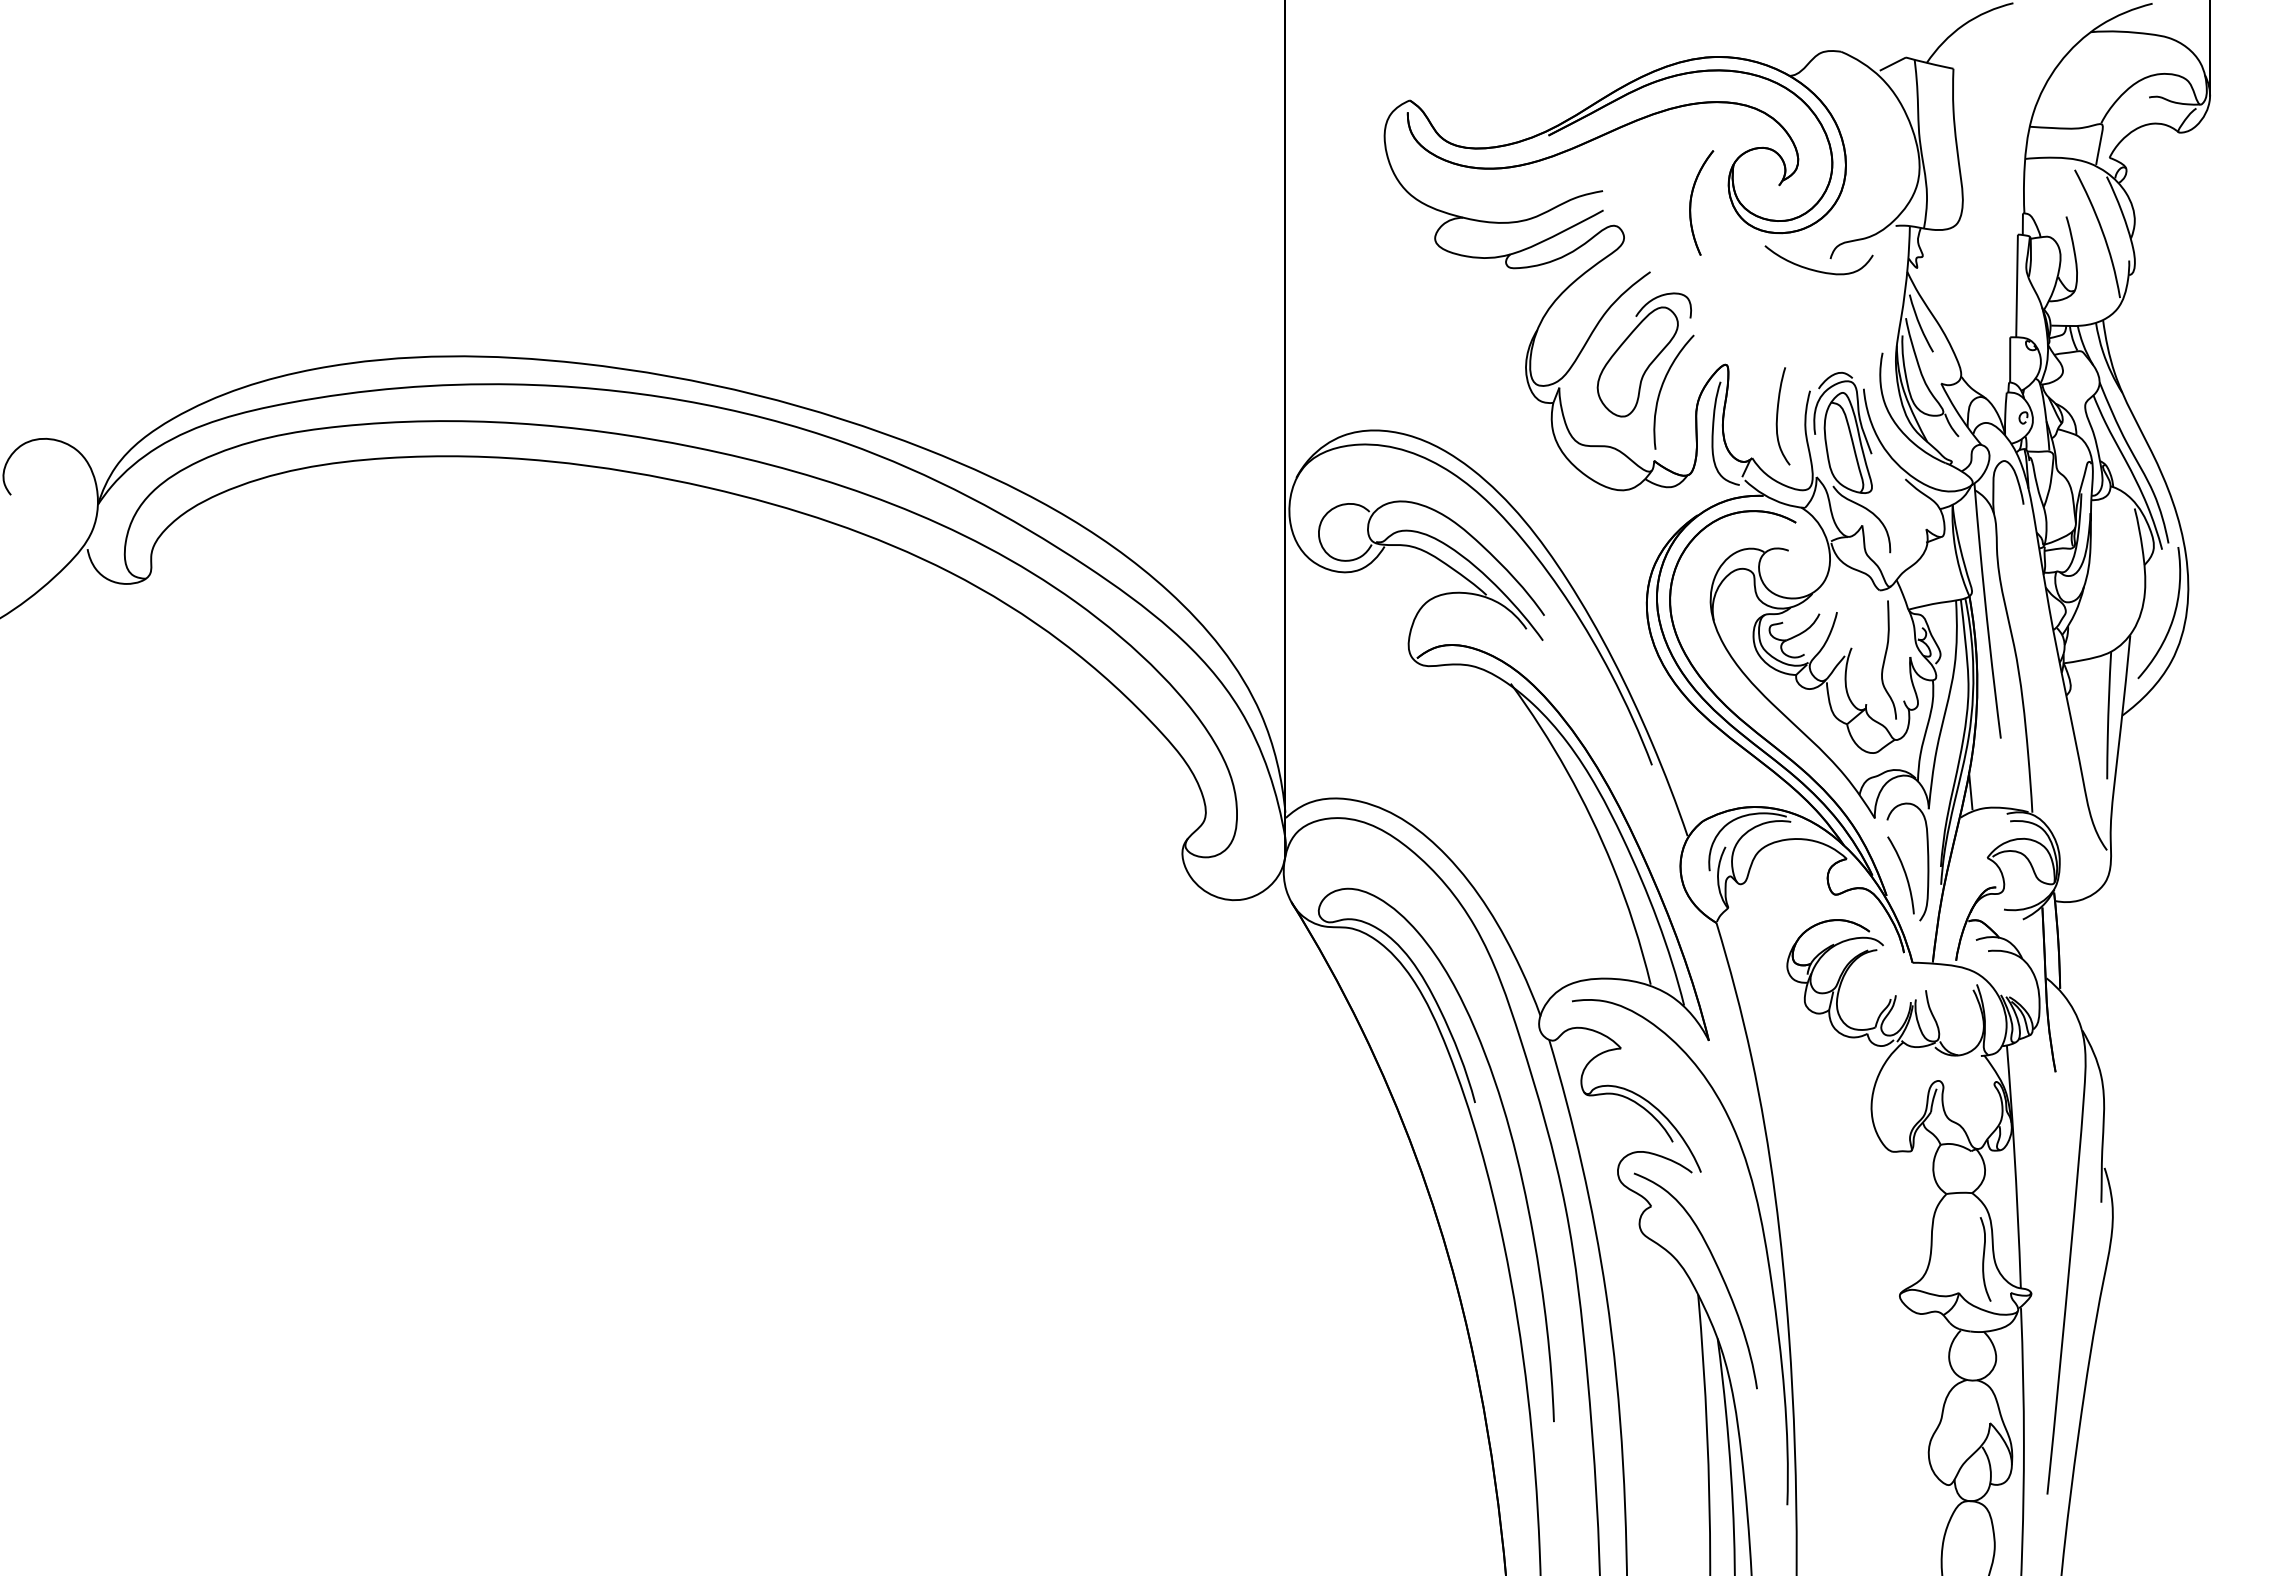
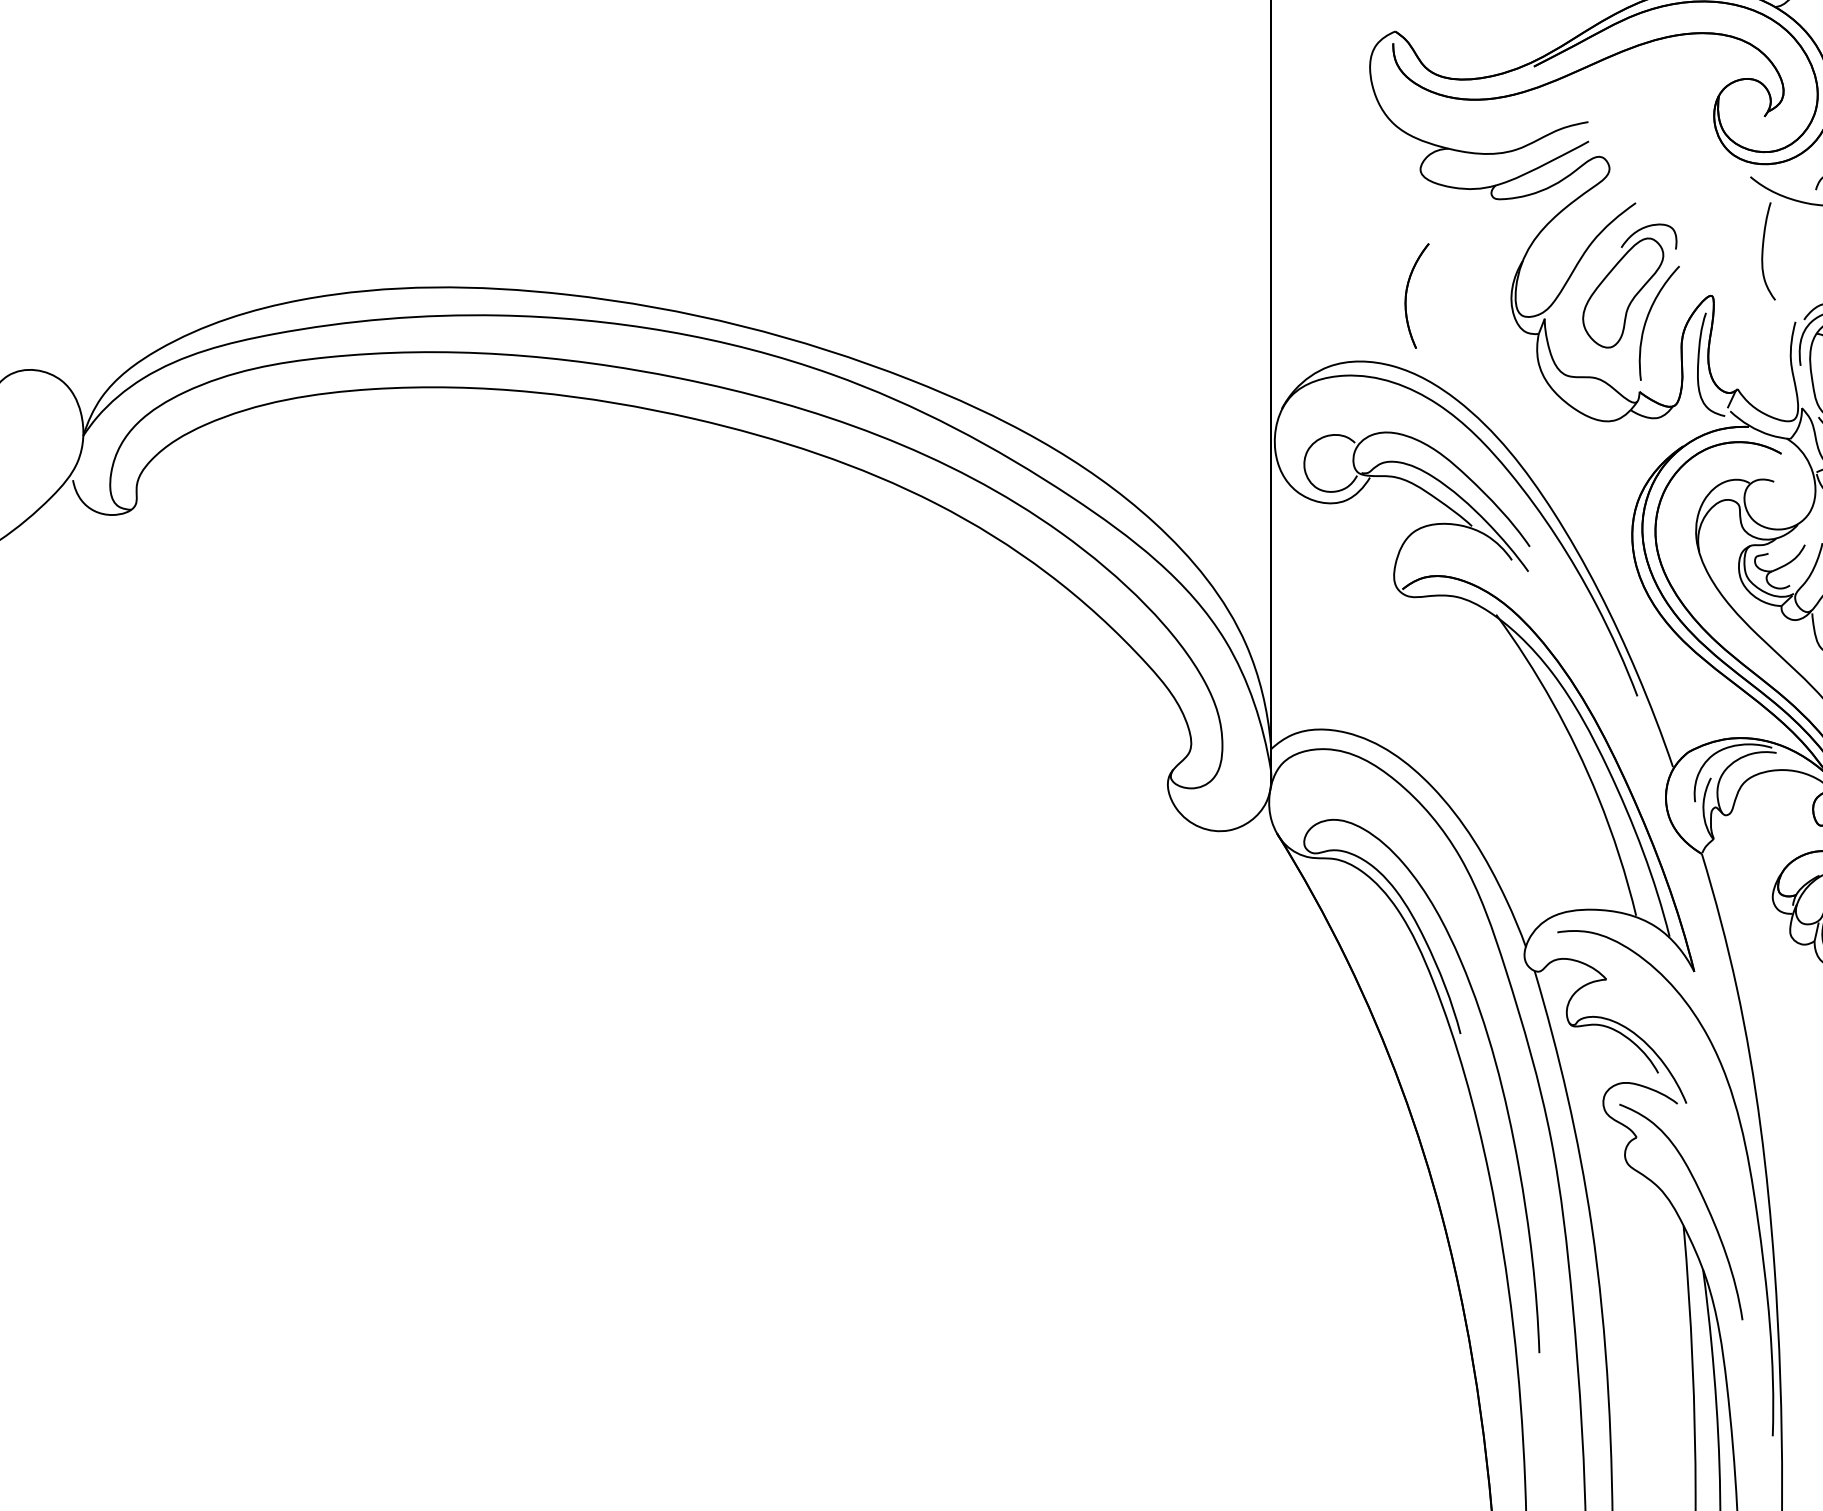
part: (1691, 202) -> (1406, 295), moved
curve: (1778, 415) -> (1763, 250), moved

